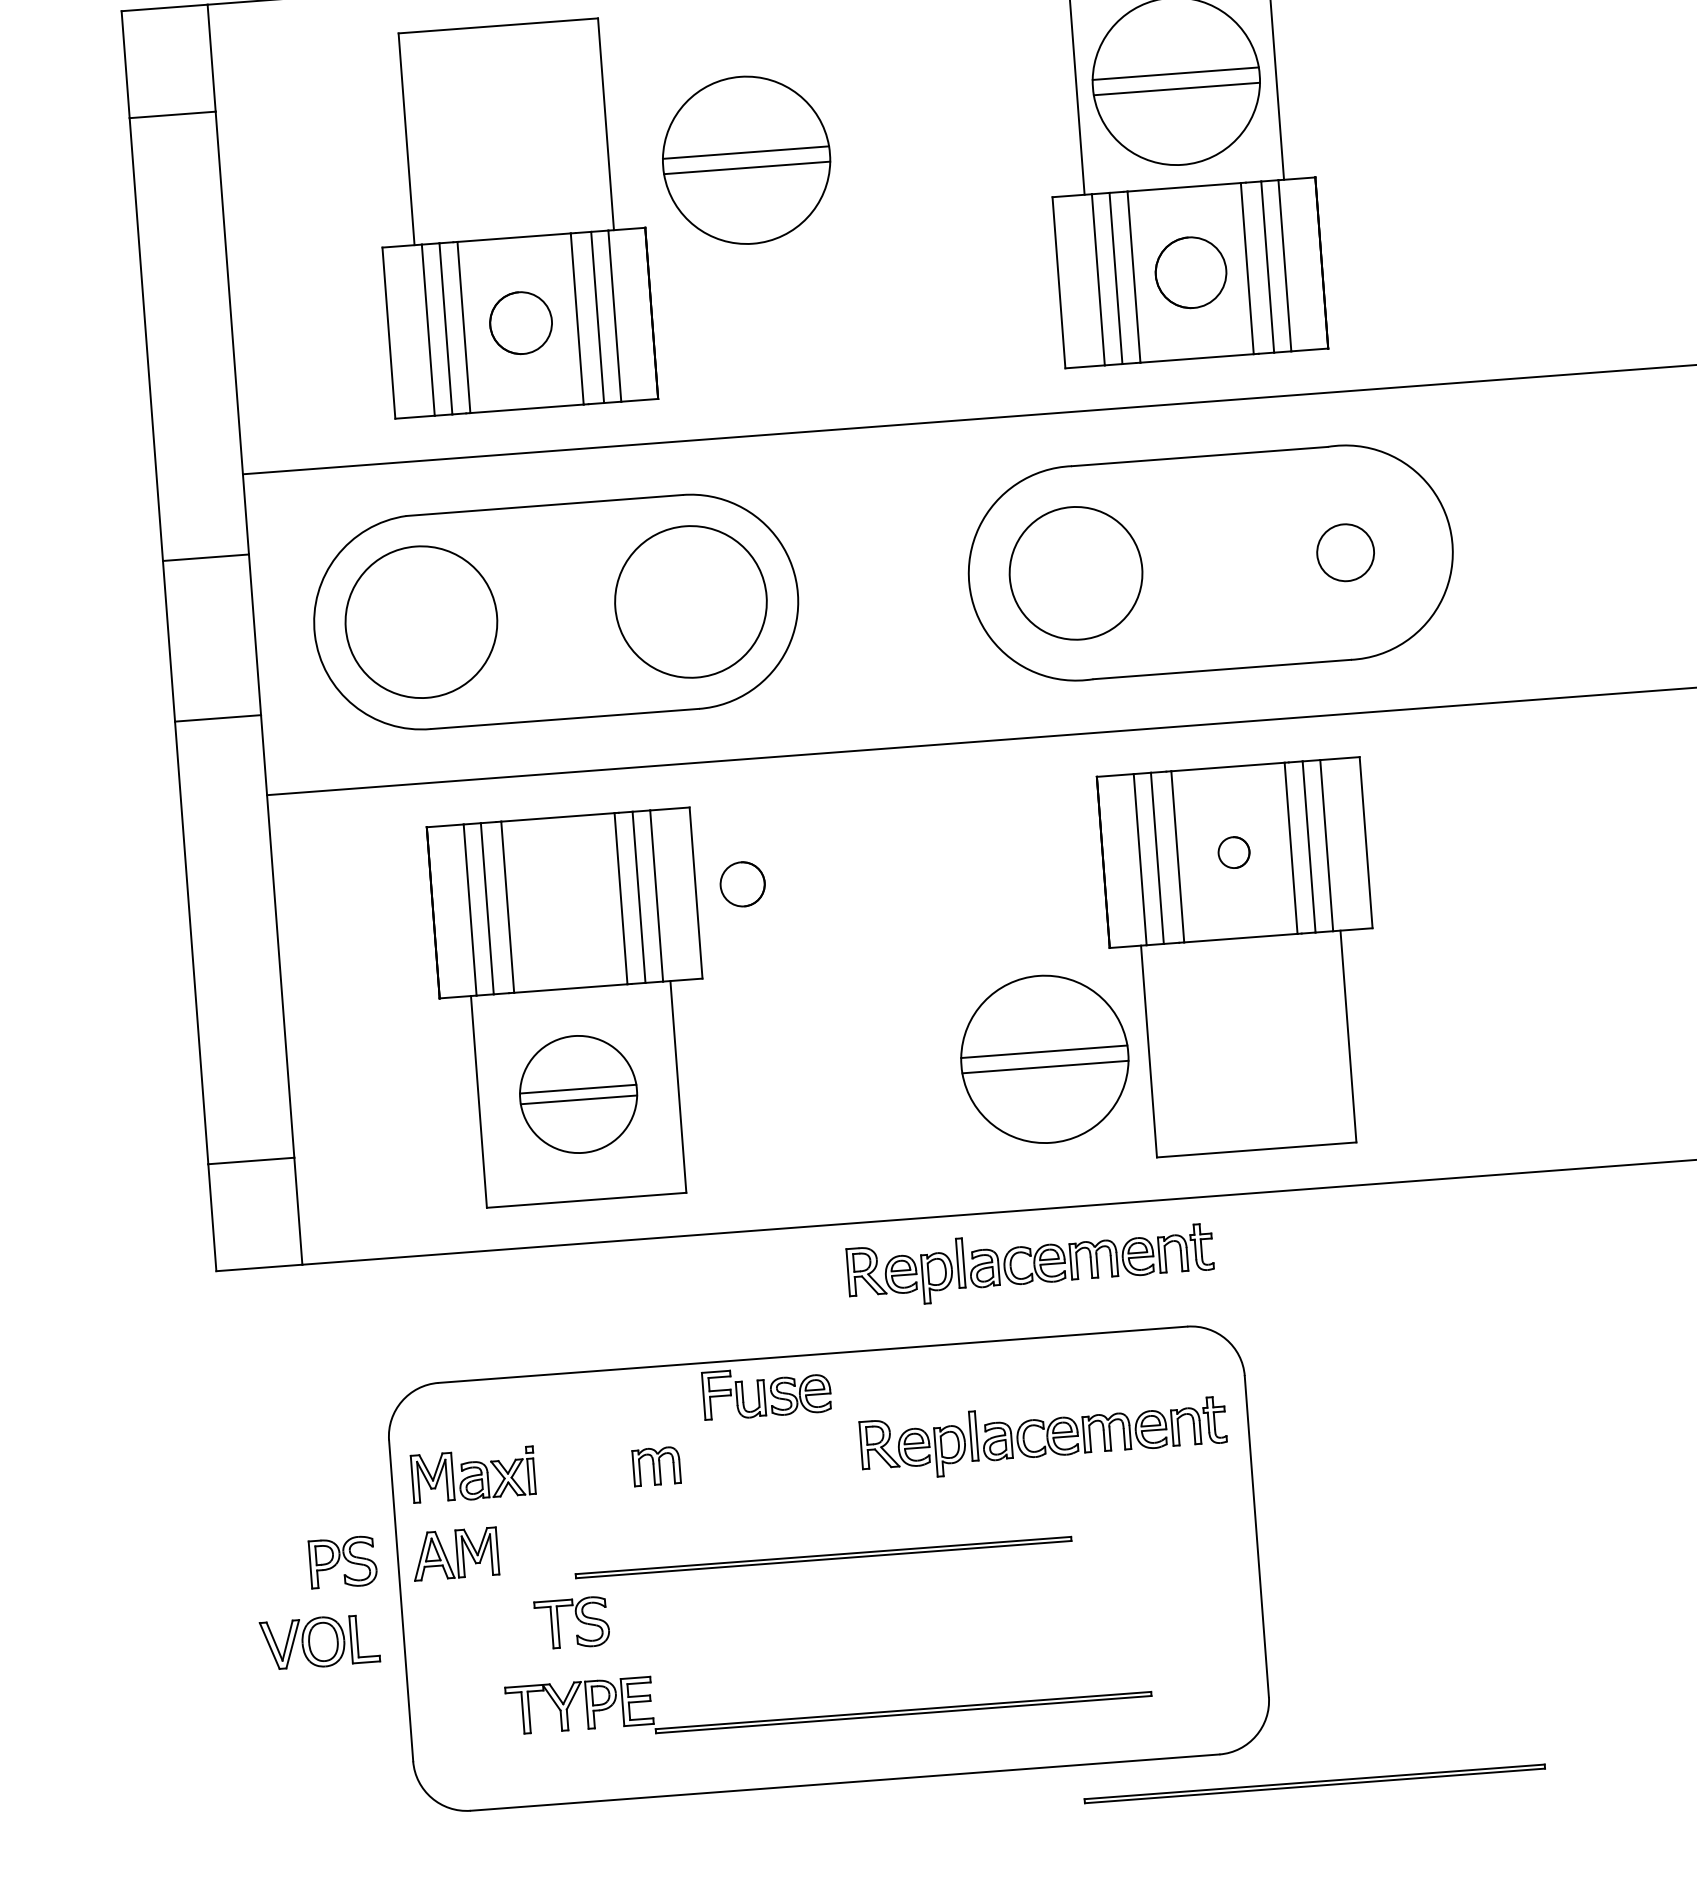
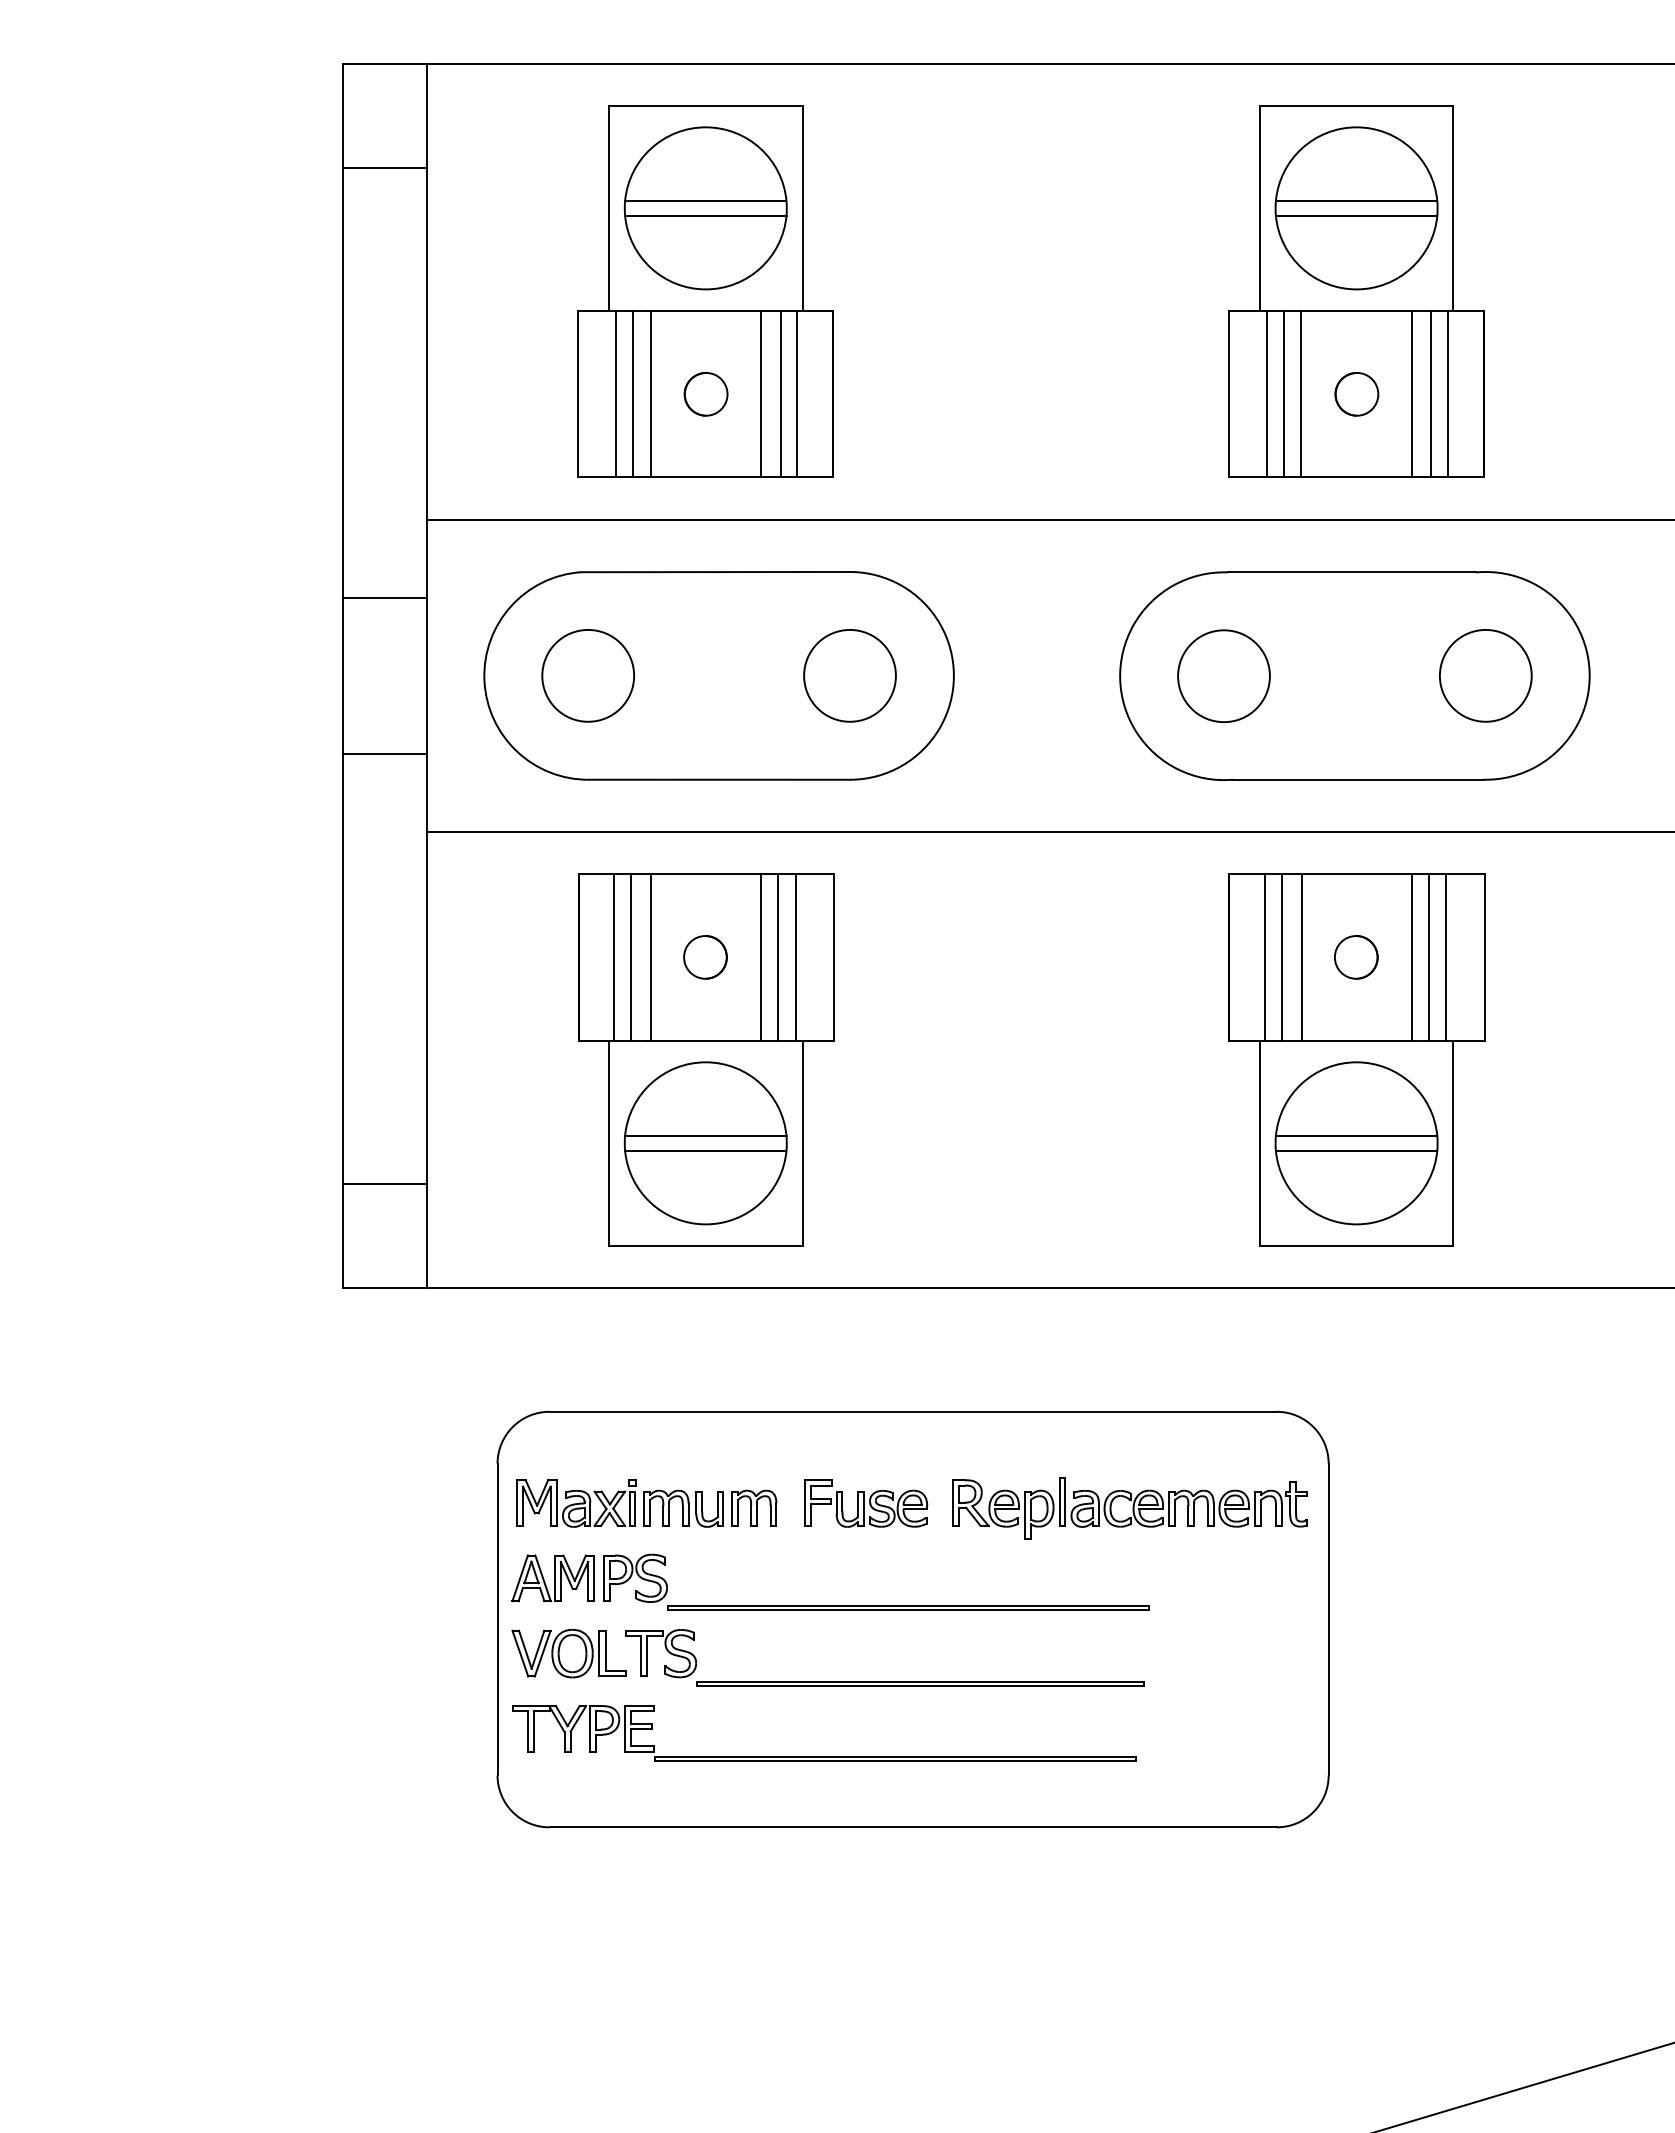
part: (746, 160) -> (705, 208), moved
part: (1190, 273) -> (1356, 394), size x0.62
part: (520, 323) -> (705, 394), size x0.71
circle: (1345, 552) -> (1485, 675), size x1.67
circle: (1075, 573) -> (1223, 676), size x0.71
circle: (690, 601) -> (849, 675), size x0.62
circle: (421, 621) -> (588, 675), size x0.62
part: (1234, 852) -> (1356, 957), size x1.43
part: (742, 884) -> (705, 957), moved
part: (1044, 1059) -> (1356, 1143), moved
part: (578, 1094) -> (705, 1143), size x1.43
part: (1030, 1264) -> (1129, 1340), removed
part: (767, 1392) -> (866, 1503), moved
part: (583, 1472) -> (683, 1508), added
part: (343, 1561) -> (635, 1577), moved
part: (319, 1642) -> (568, 1653), moved
part: (830, 1715) -> (824, 1756), moved
part: (1314, 1783) -> (920, 1683), moved

